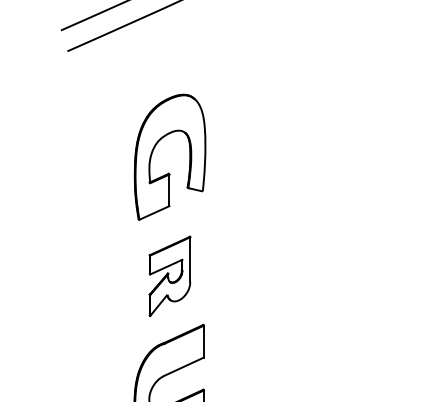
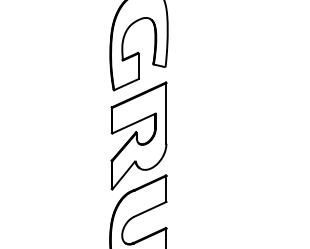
part: (169, 276) -> (138, 136), size x1.67

